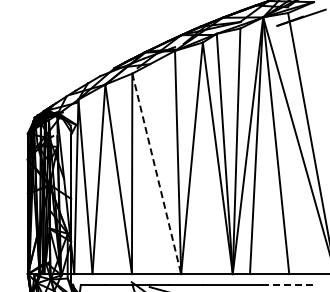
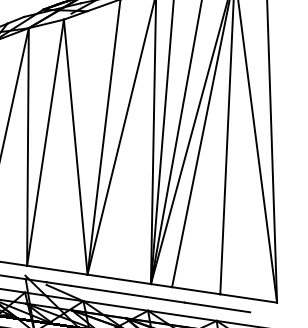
line: (156, 174) -> (75, 147), dashed -> solid
line: (288, 284) -> (217, 306), dashed -> solid

